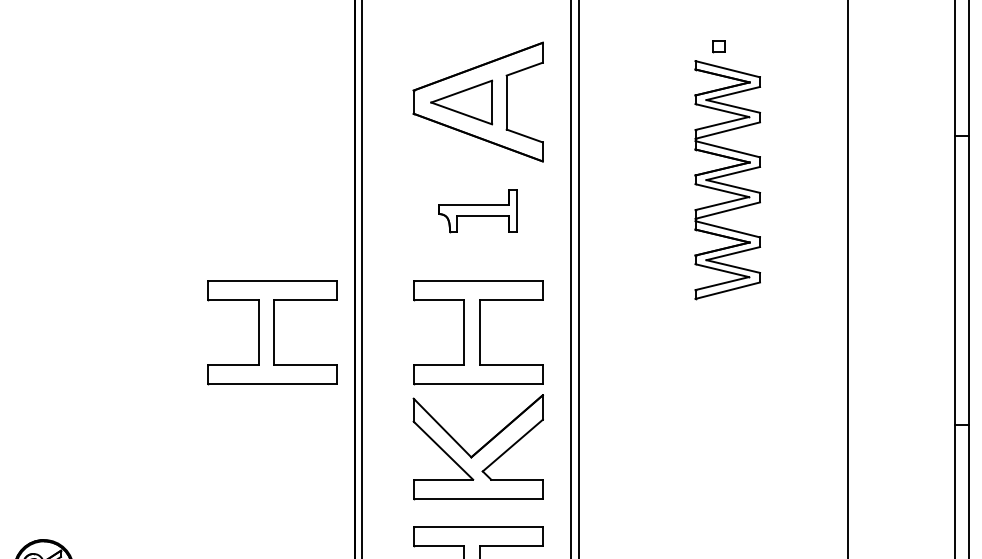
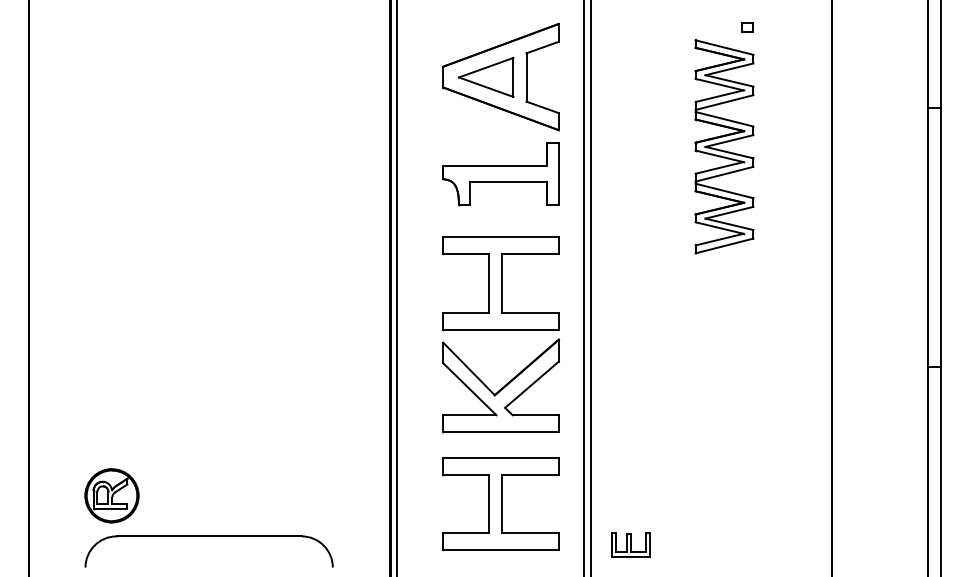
part: (718, 46) -> (747, 27), moved
part: (477, 210) -> (500, 174), size x1.67
part: (272, 332) -> (316, 283), removed

